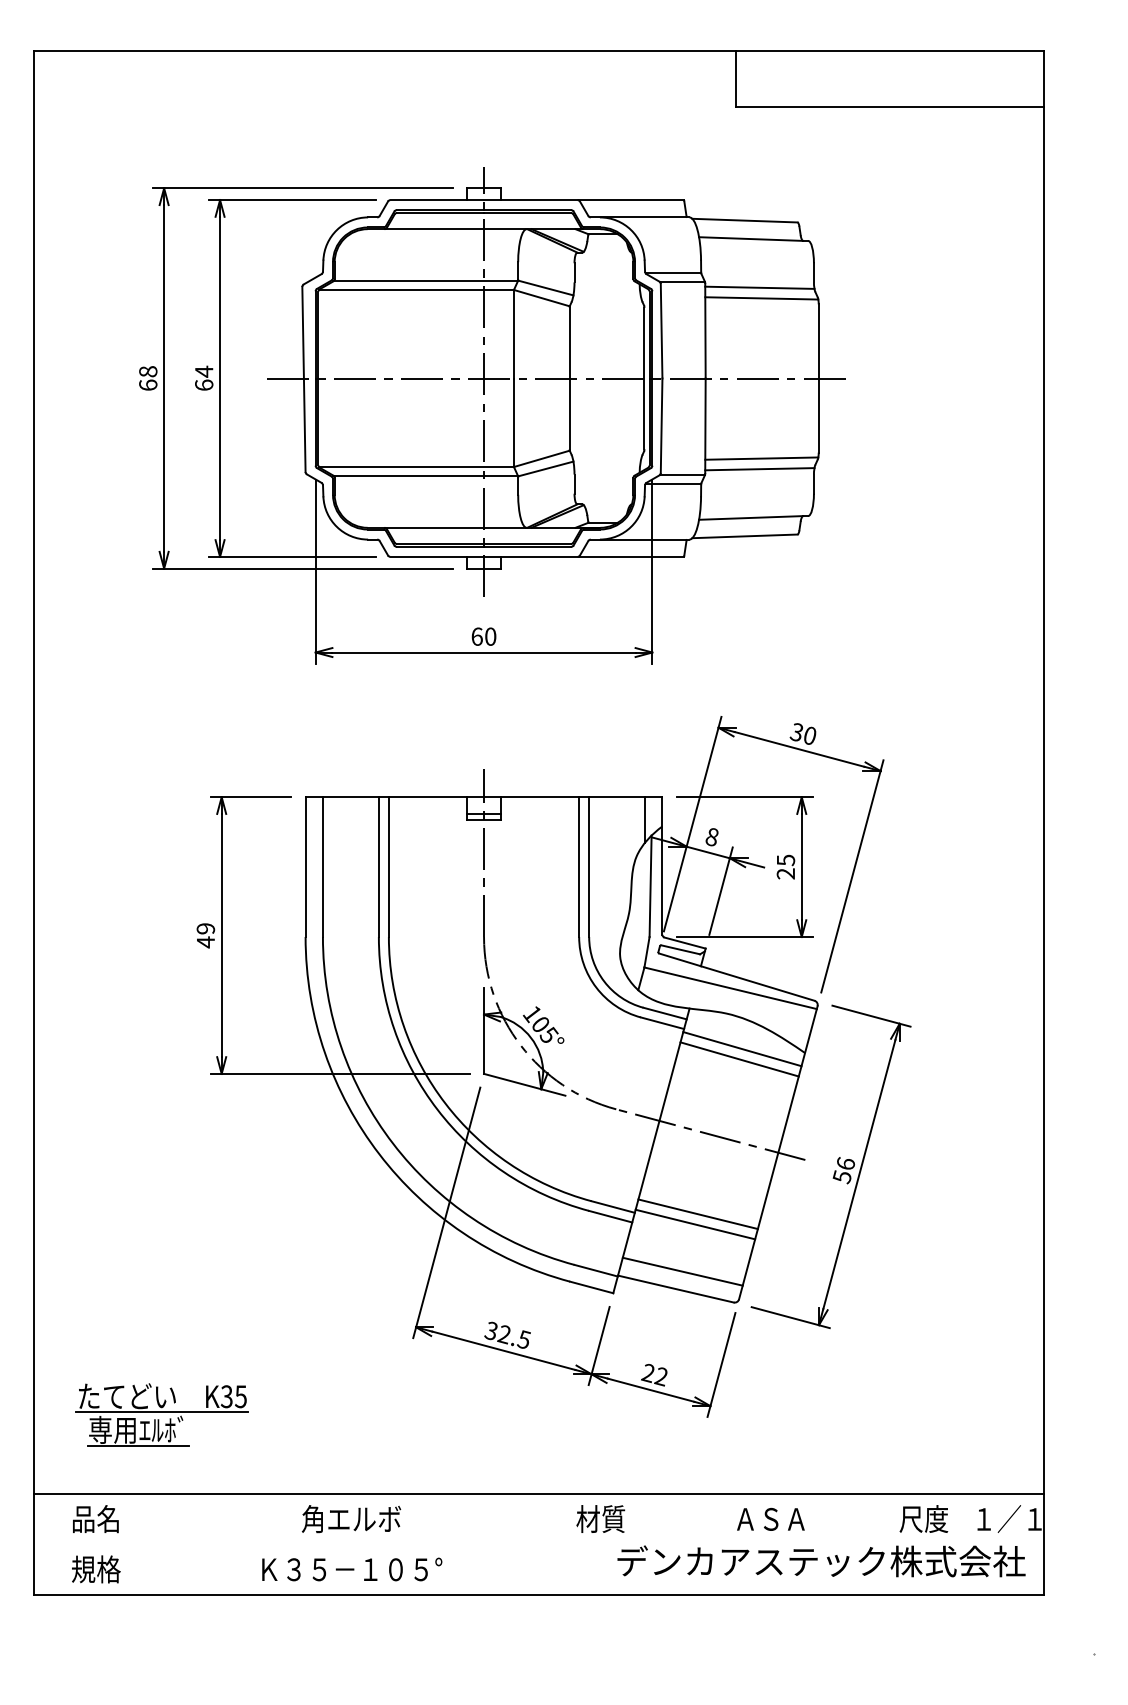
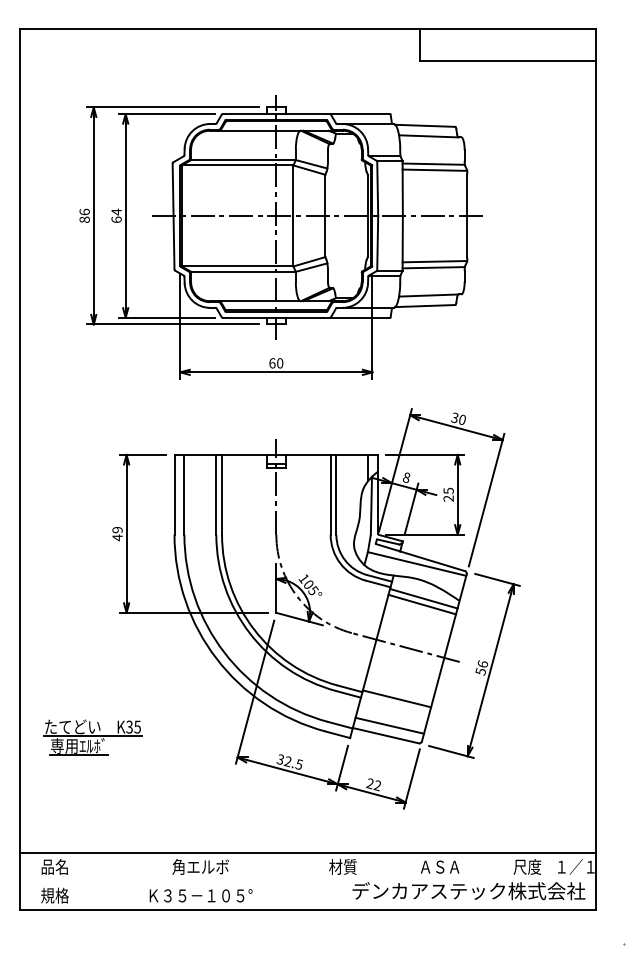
text: (147, 377) -> (84, 215), 68 -> 86
line: (698, 1213) -> (398, 692), removed
part: (161, 1414) -> (92, 737), moved

